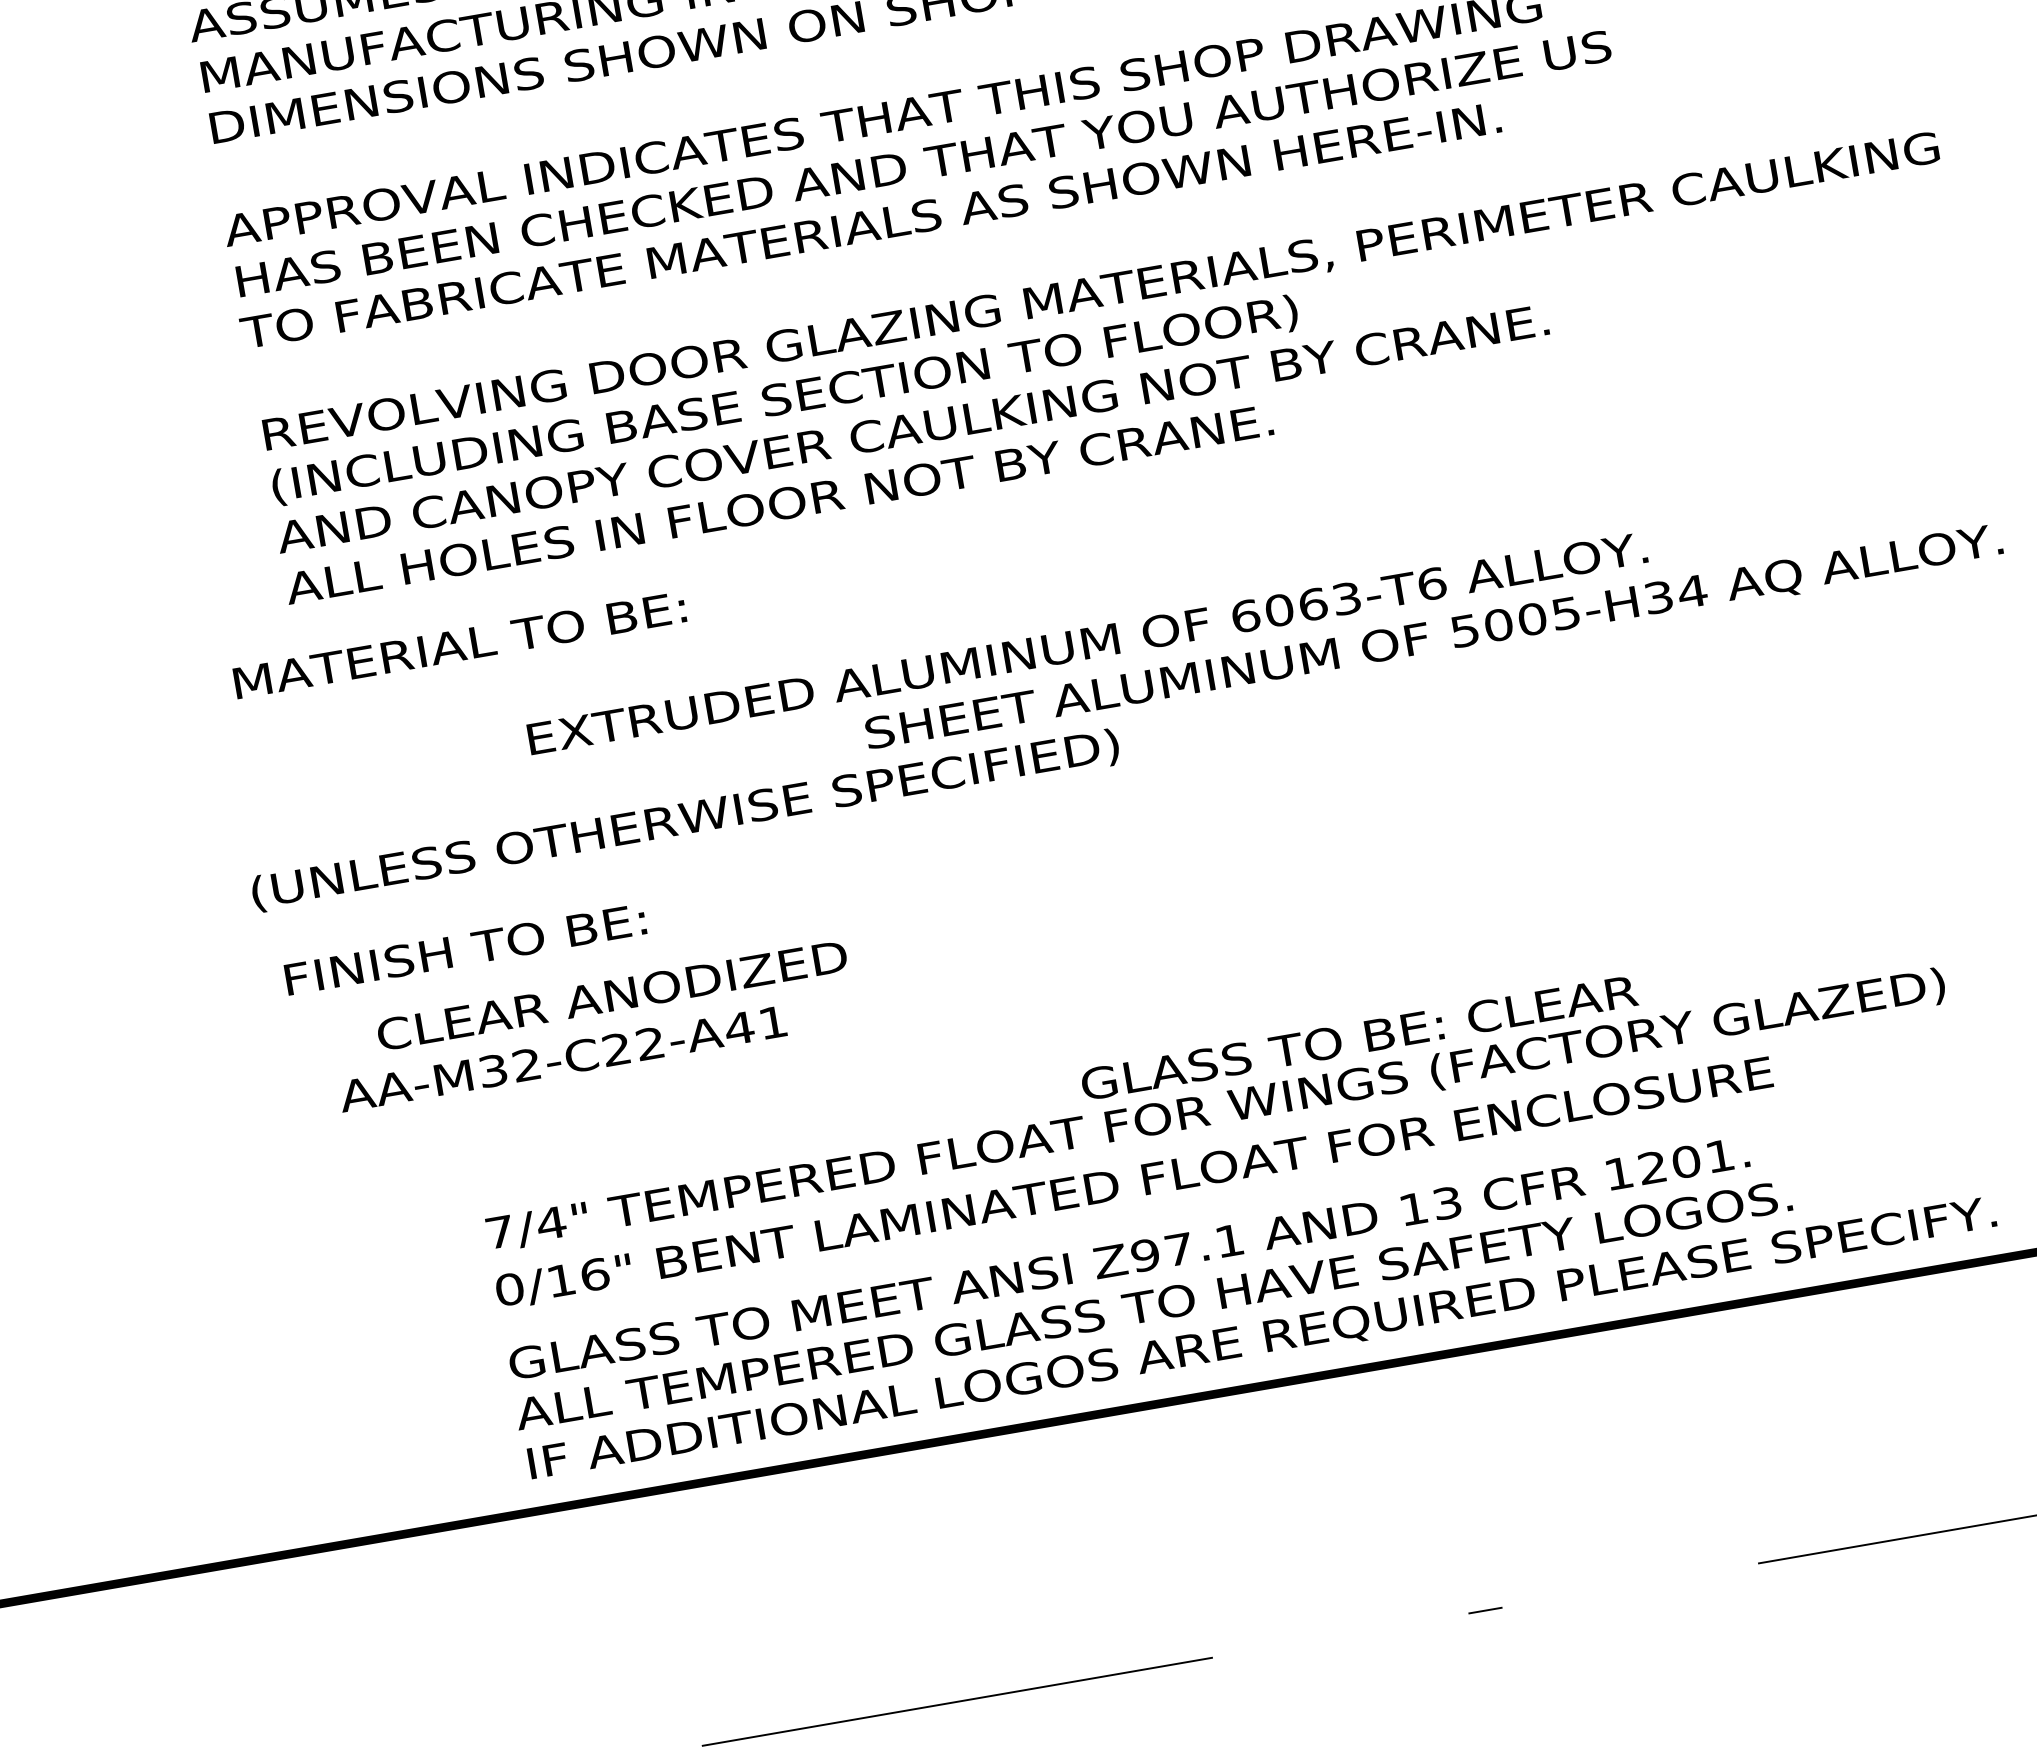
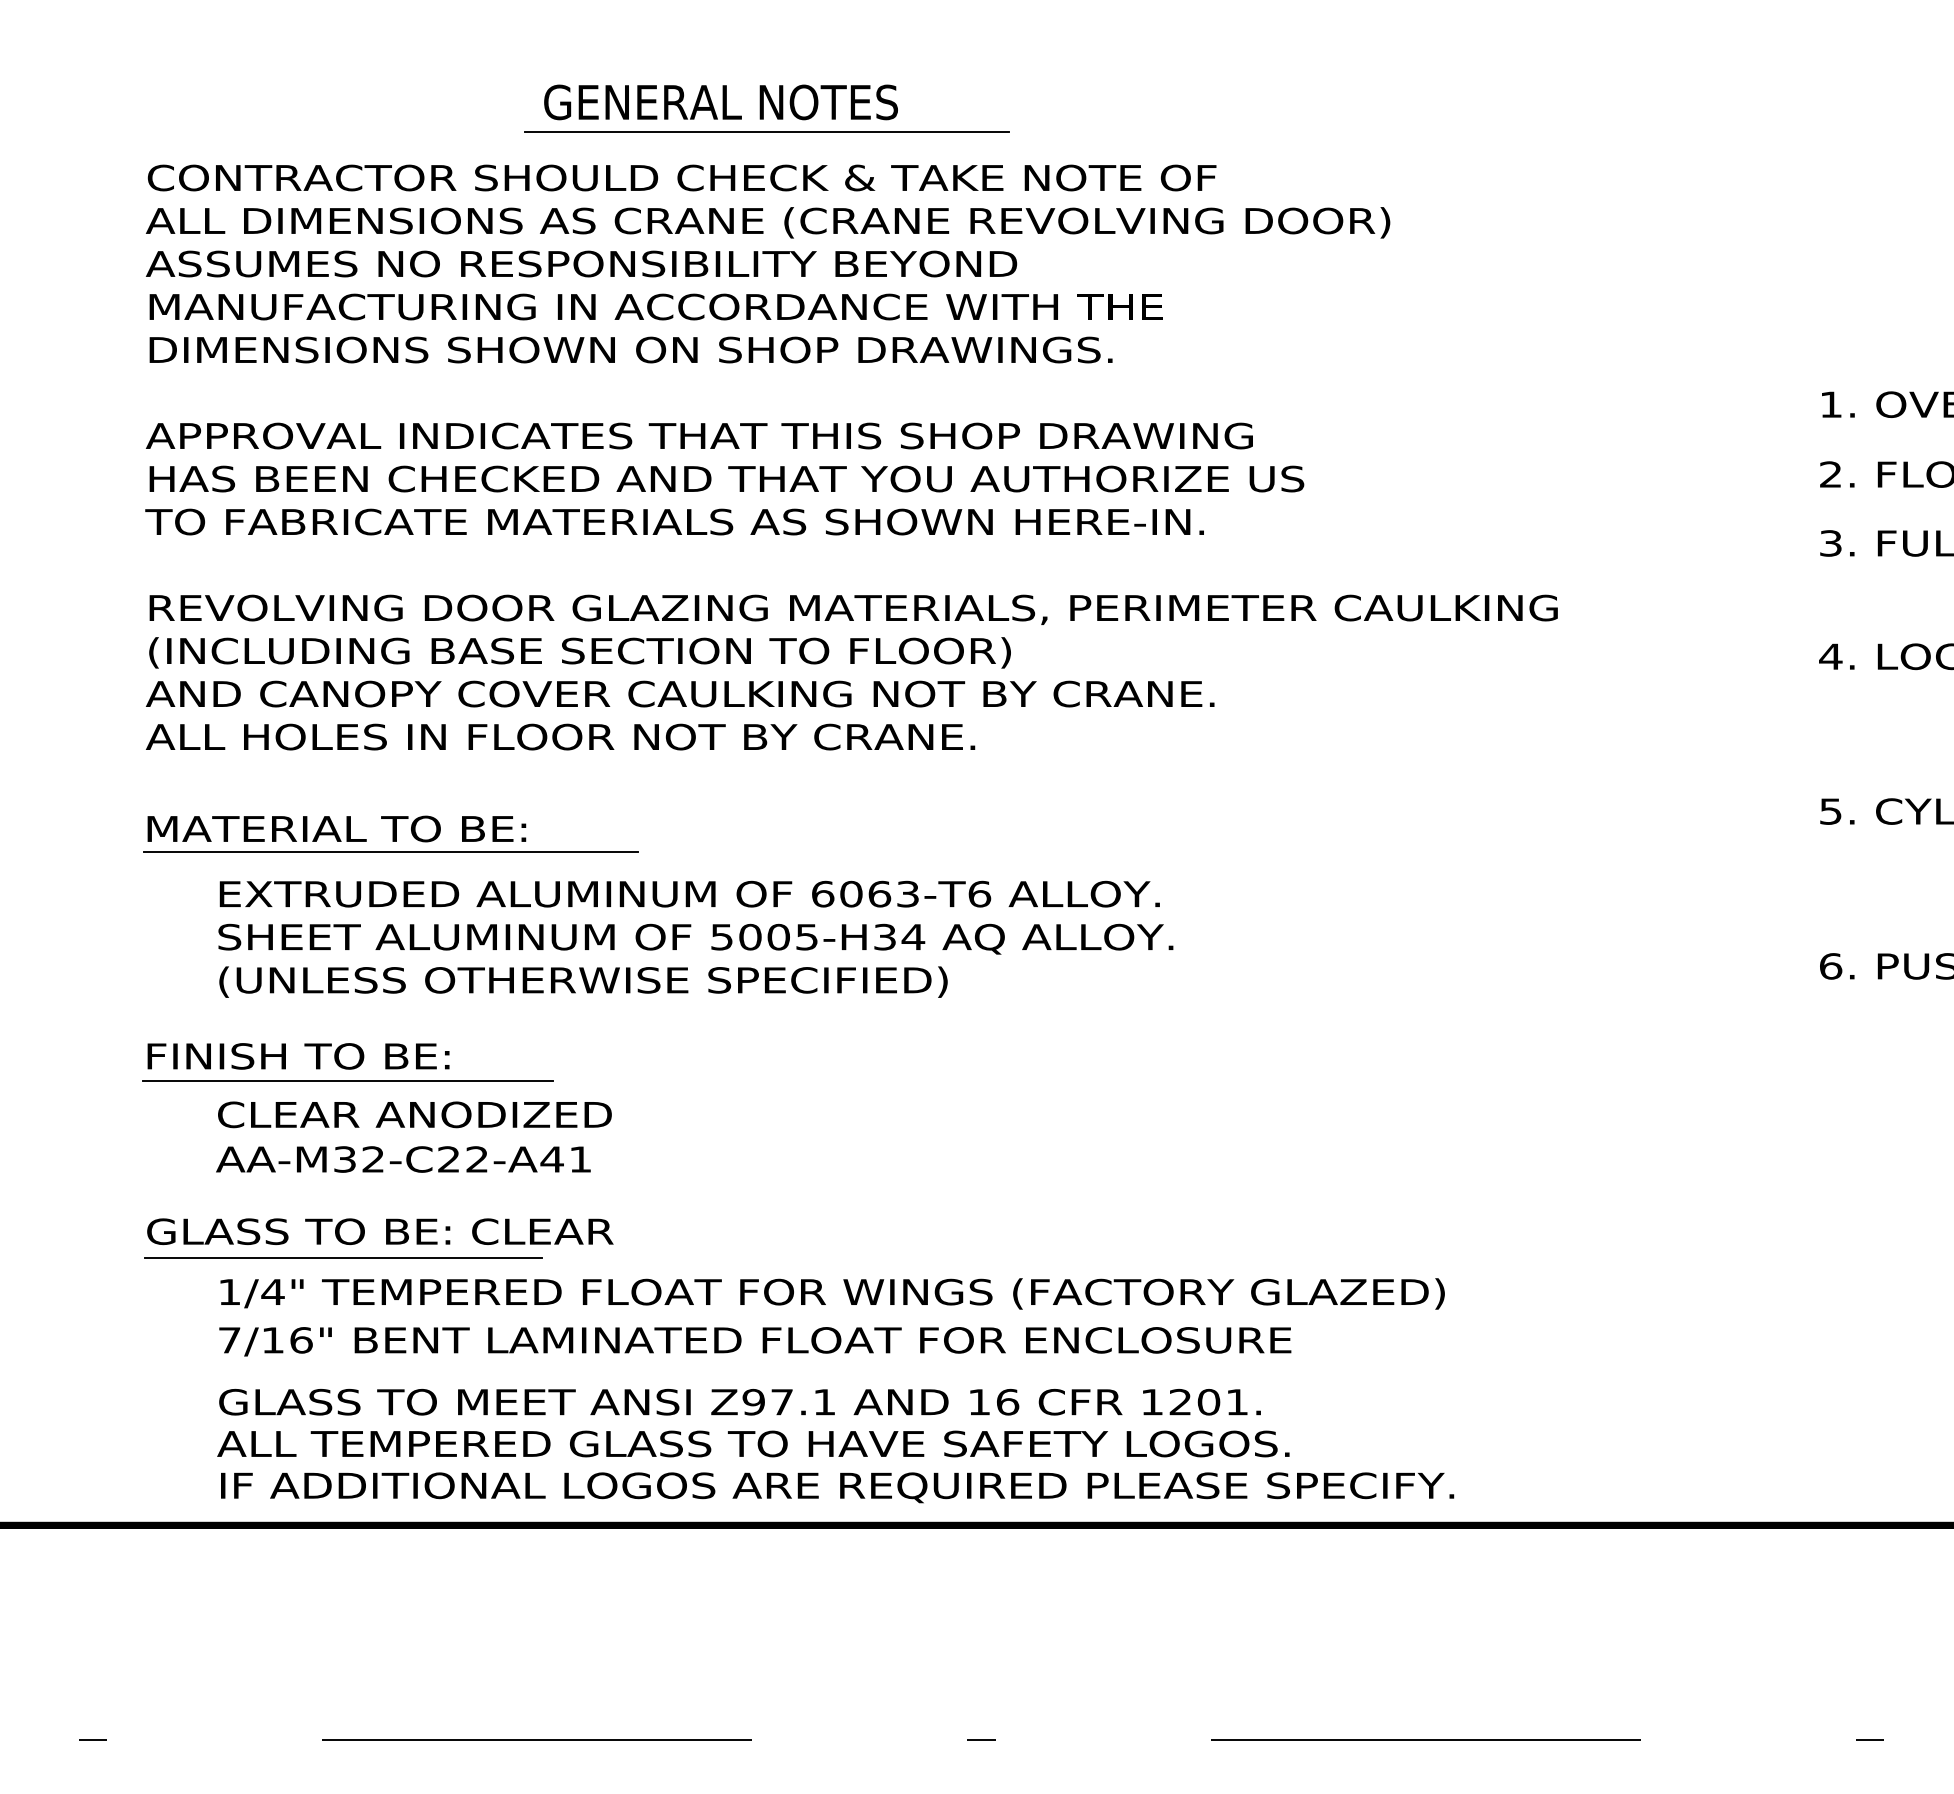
text: (1433, 637) -> (695, 938), moved
text: (1086, 642) -> (689, 893), moved
text: (459, 644) -> (336, 828), moved
line: (600, 676) -> (390, 852), added
text: (685, 819) -> (583, 981), moved
text: (465, 949) -> (298, 1056), moved
line: (596, 957) -> (347, 1081), added
text: (611, 995) -> (414, 1114), moved
text: (1359, 1037) -> (380, 1231), moved
text: (562, 1058) -> (403, 1159), moved
line: (628, 1167) -> (343, 1257), added
text: (1447, 1202) -> (1008, 1401), 13 -> 16
text: (499, 1231) -> (229, 1291), 7/4" -> 1/4"
text: (509, 1289) -> (229, 1340), 0/16" -> 7/16"

